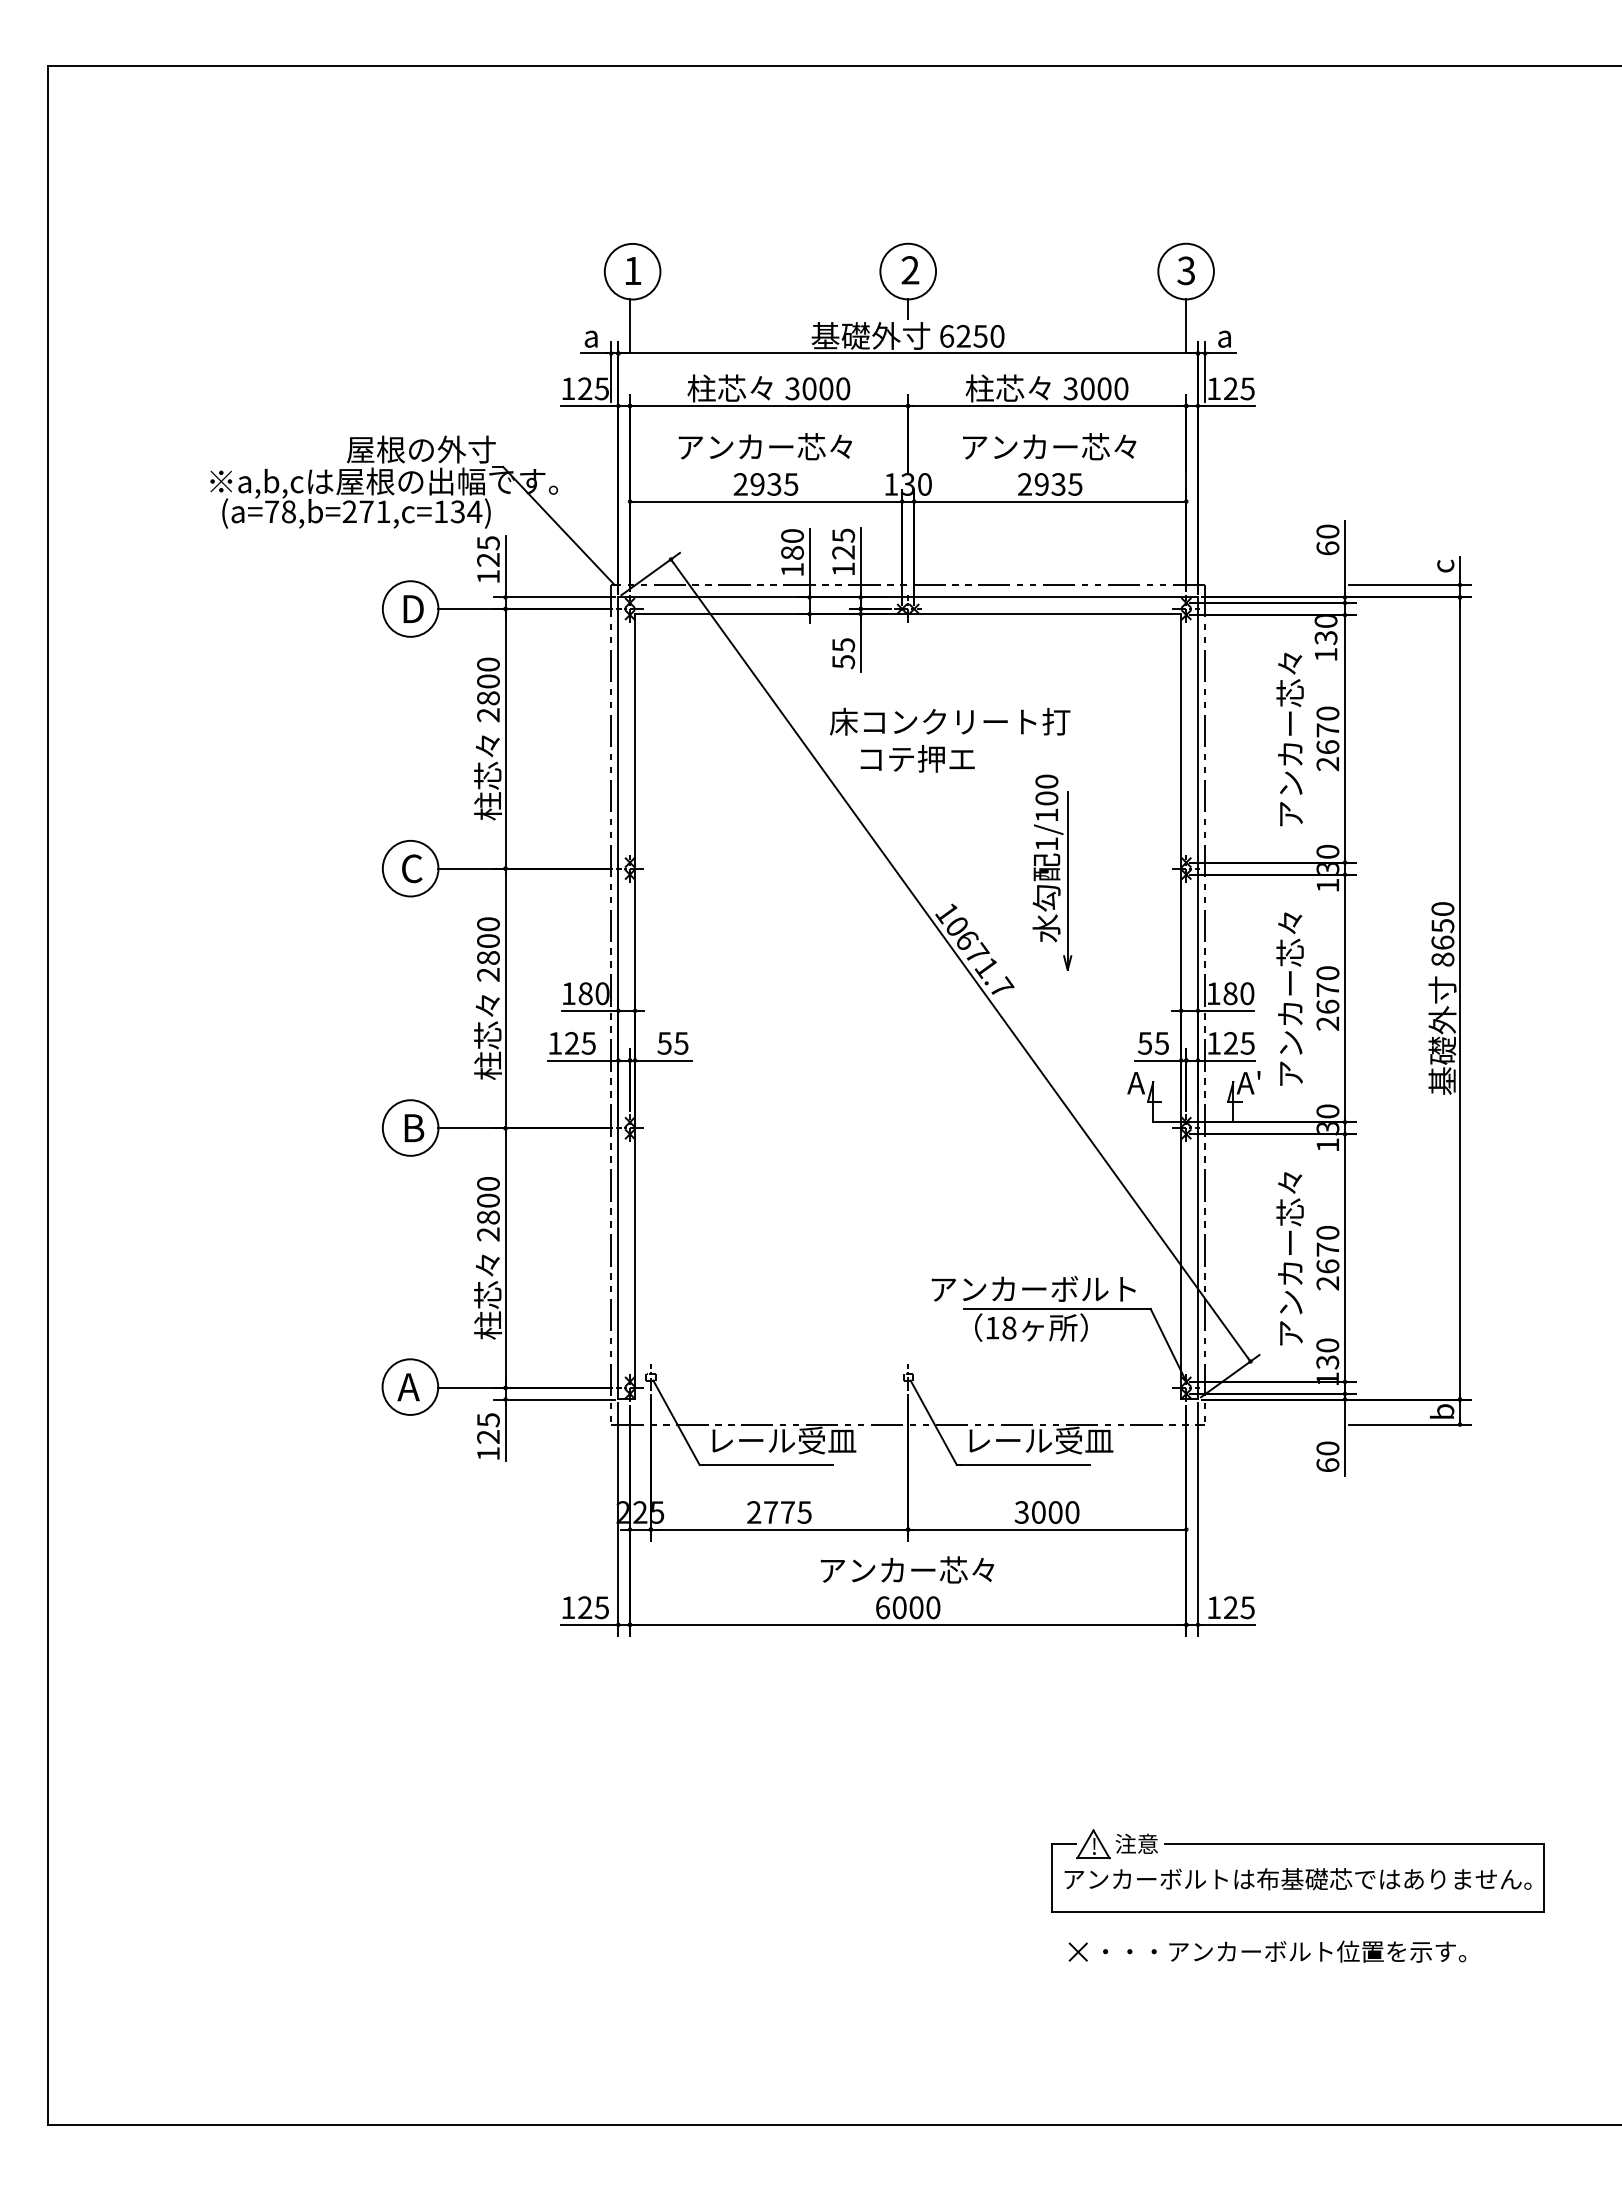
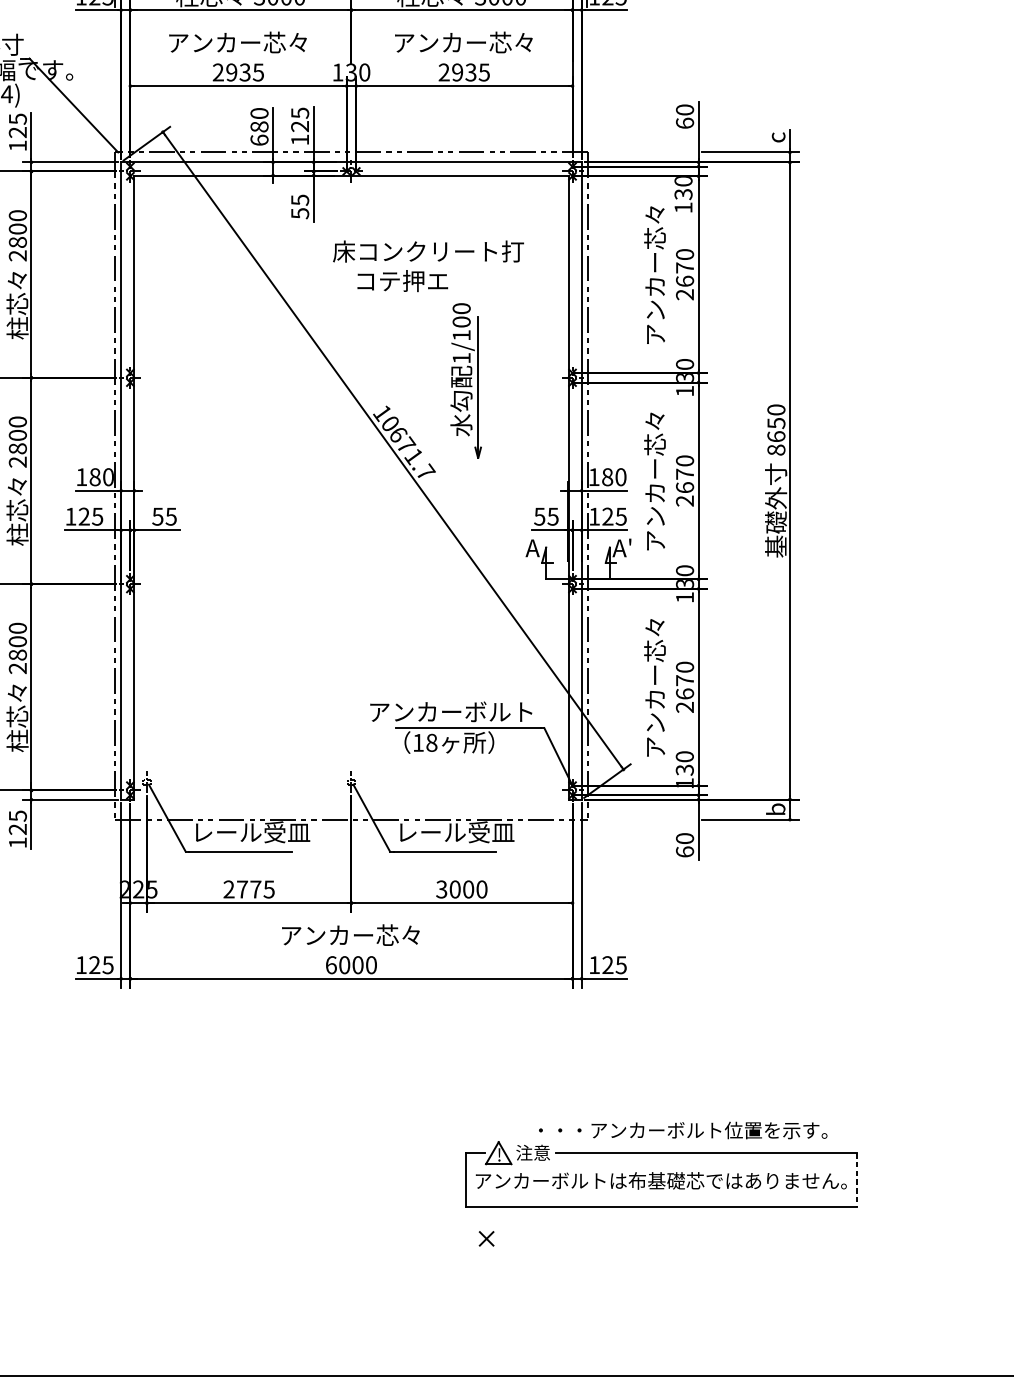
text: (792, 569) -> (259, 140), 180 -> 680
text: (949, 739) -> (427, 265), moved
line: (1543, 1878) -> (856, 1180), solid -> dashed
text: (1284, 1951) -> (683, 1130), moved

